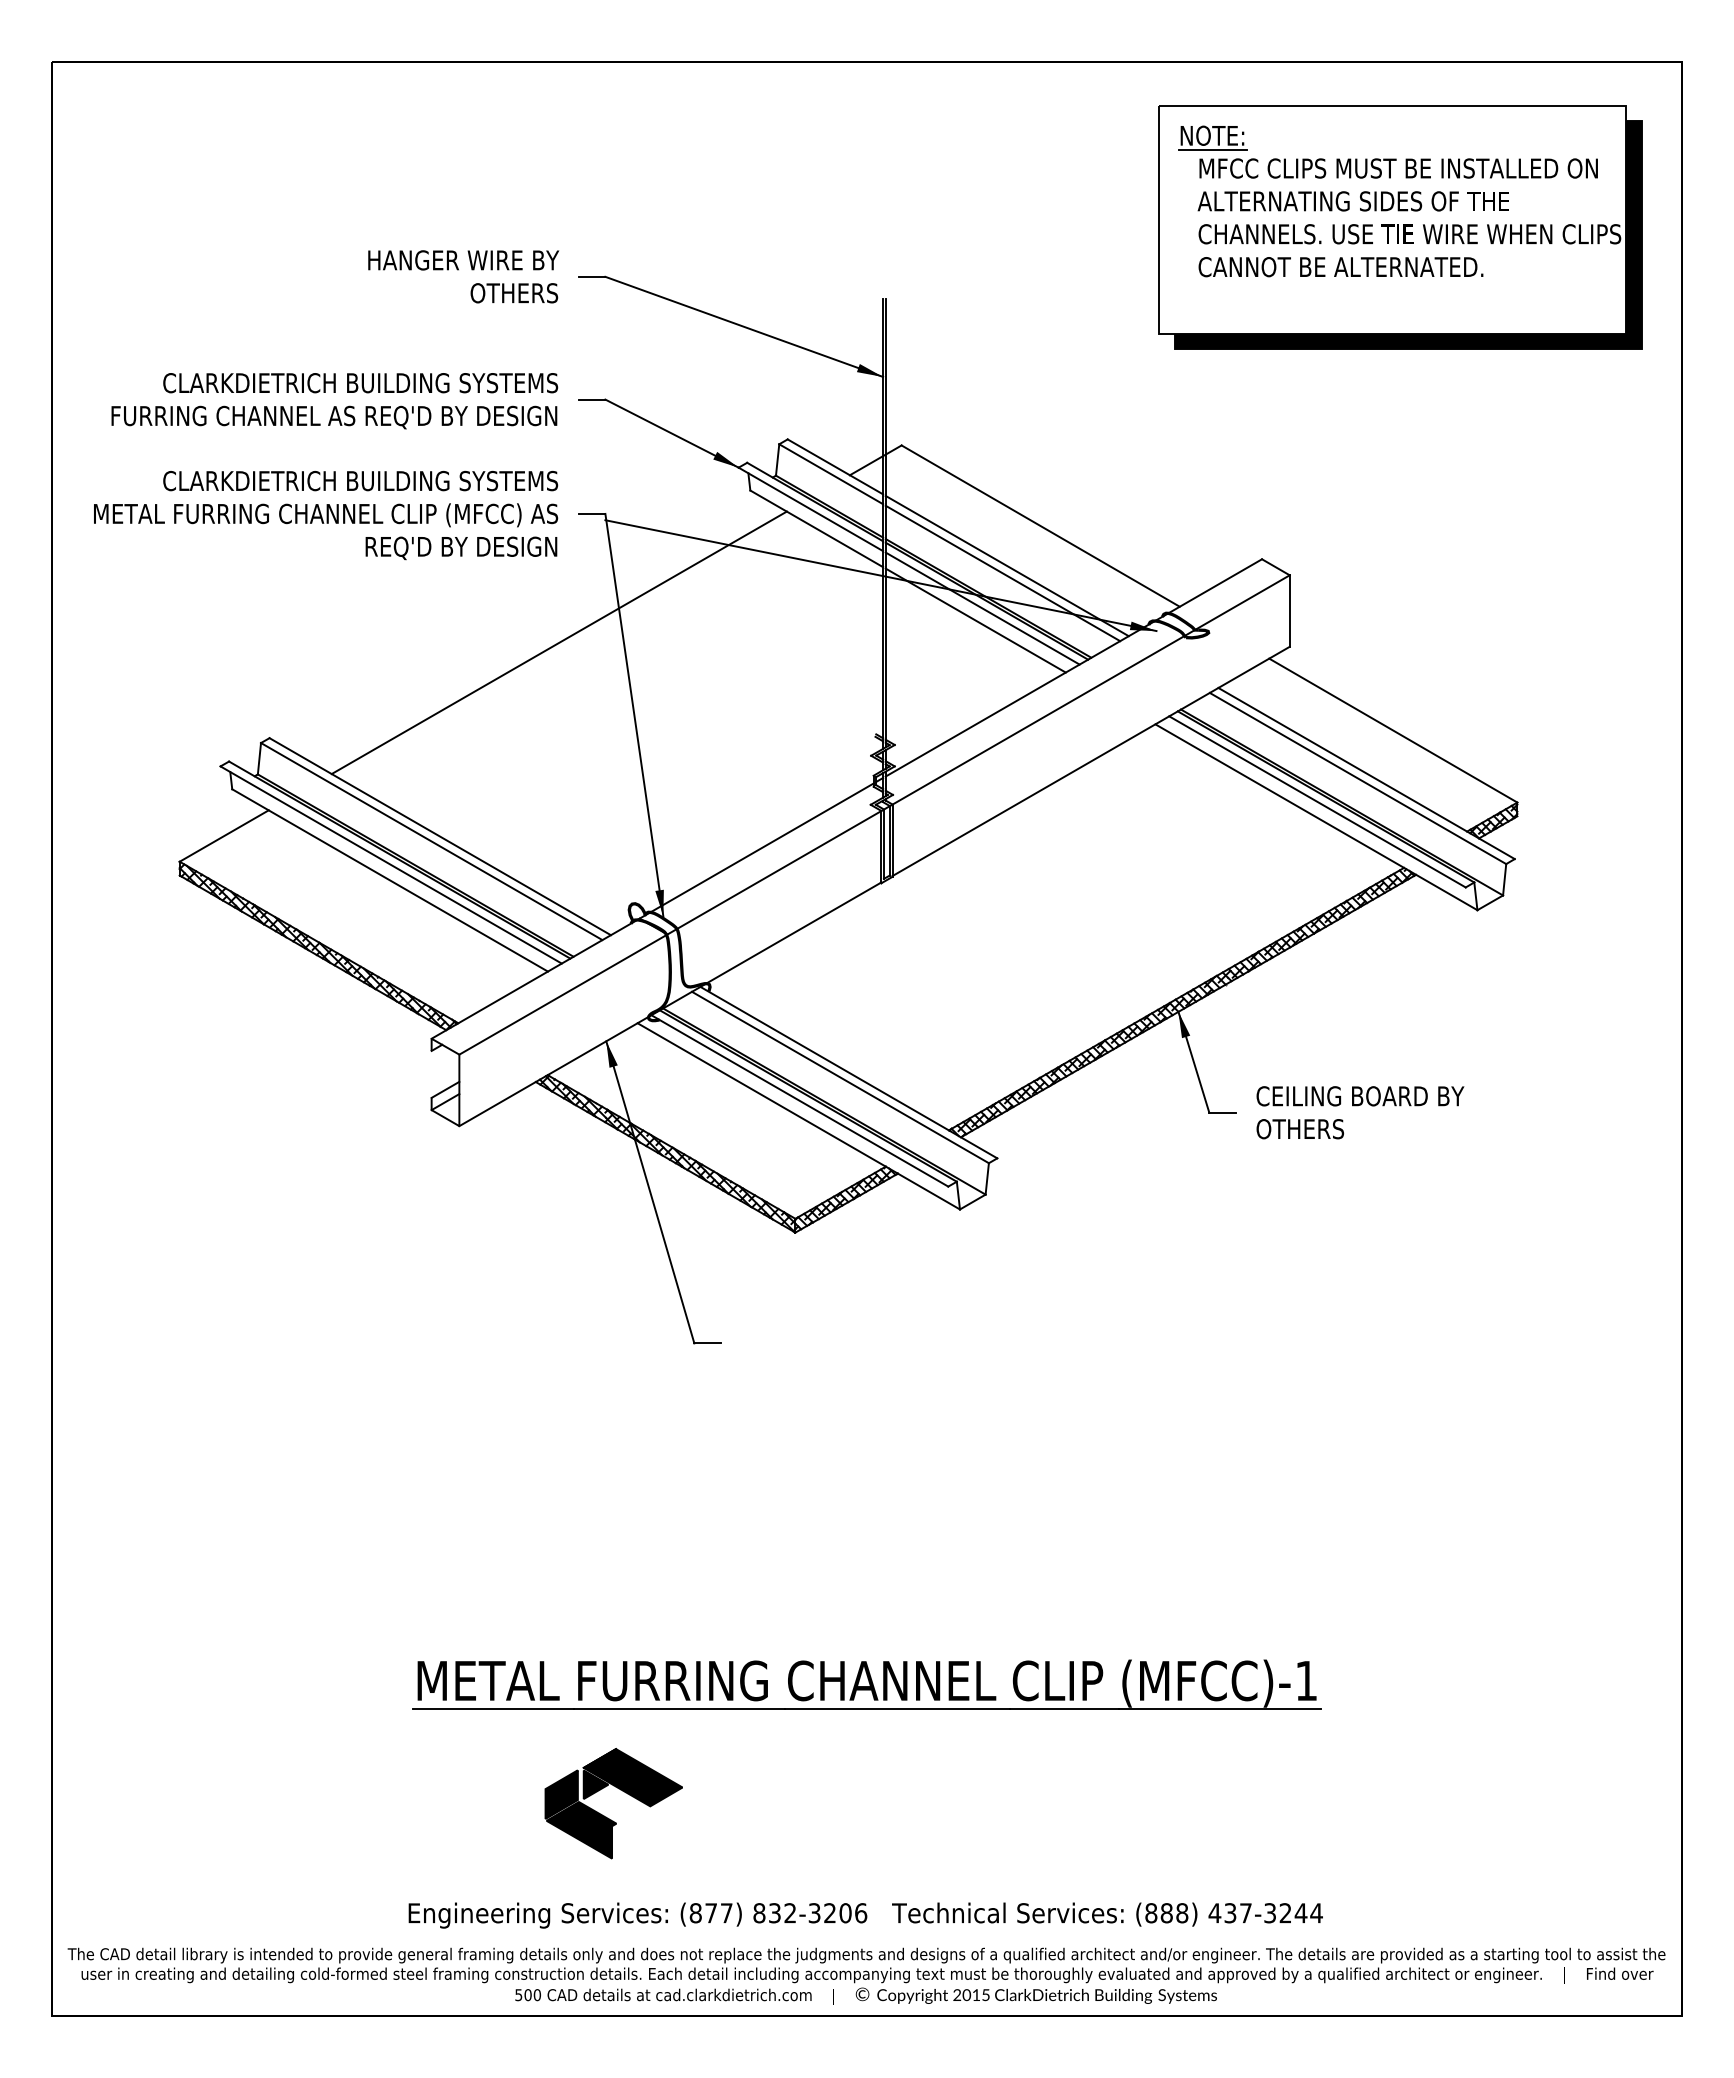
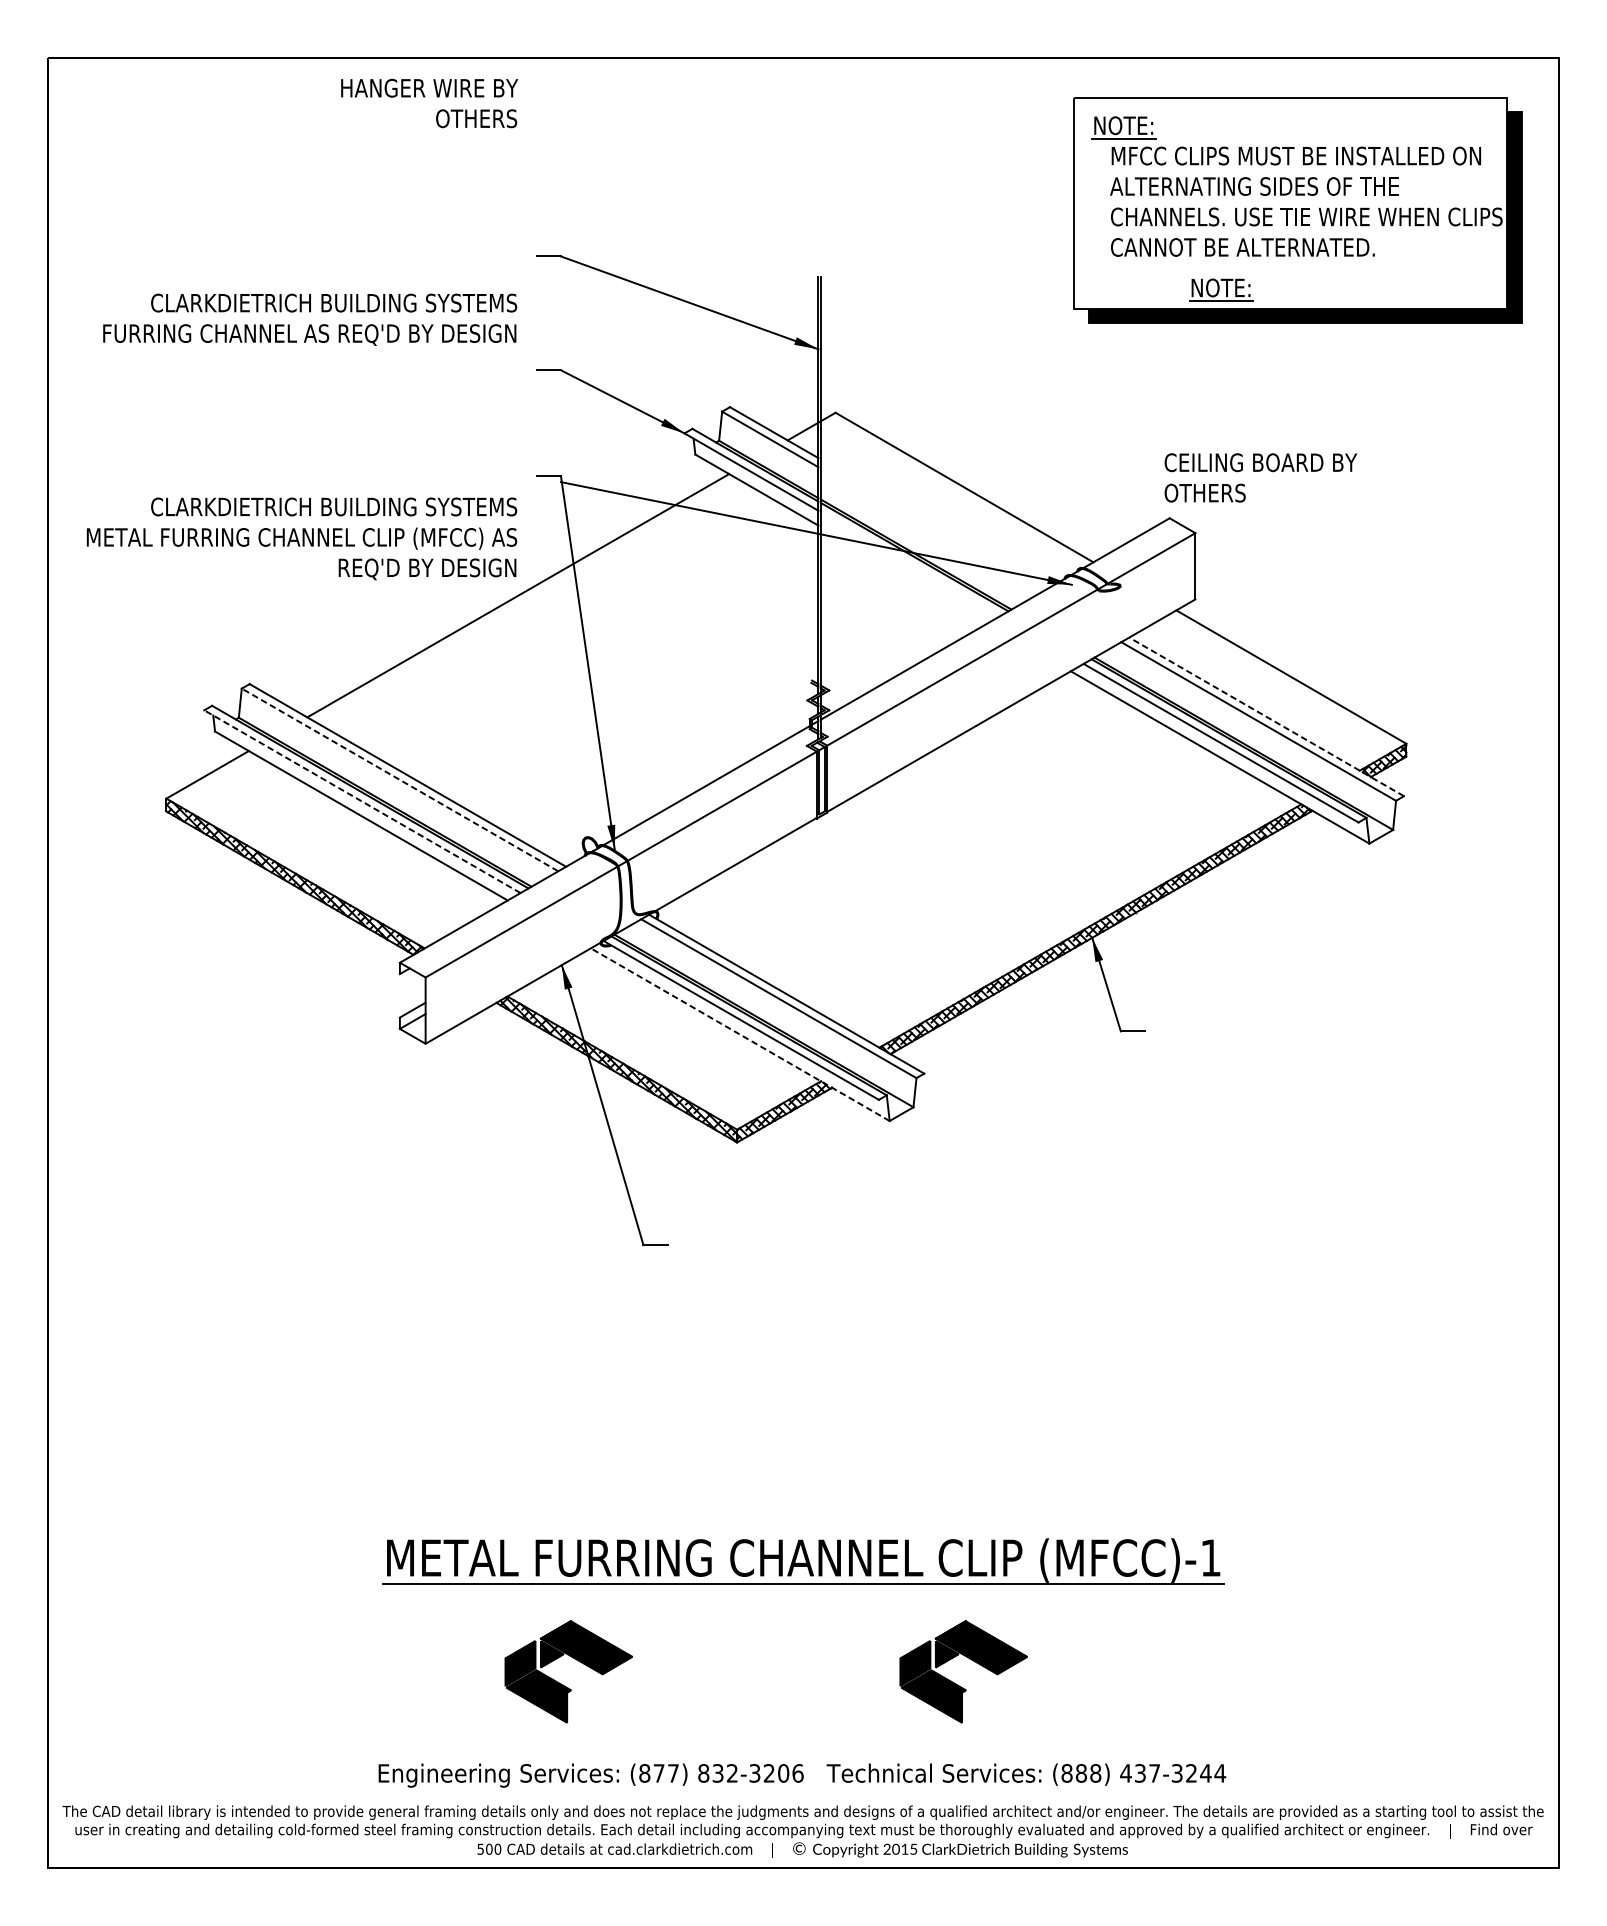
text: (463, 276) -> (429, 103), moved
part: (1317, 312) -> (1221, 289), added
text: (334, 401) -> (309, 320), moved
text: (326, 515) -> (302, 538), moved
line: (1006, 565) -> (932, 524), removed
line: (1002, 573) -> (929, 531), removed
line: (982, 608) -> (910, 563), removed
line: (975, 620) -> (904, 575), removed
line: (1366, 773) -> (1266, 716), solid -> dashed
line: (431, 841) -> (399, 779), solid -> dashed
line: (390, 864) -> (361, 801), solid -> dashed
text: (1360, 1112) -> (1260, 477), moved
line: (798, 1116) -> (740, 1034), solid -> dashed
part: (1046, 1790) -> (969, 1659), added

